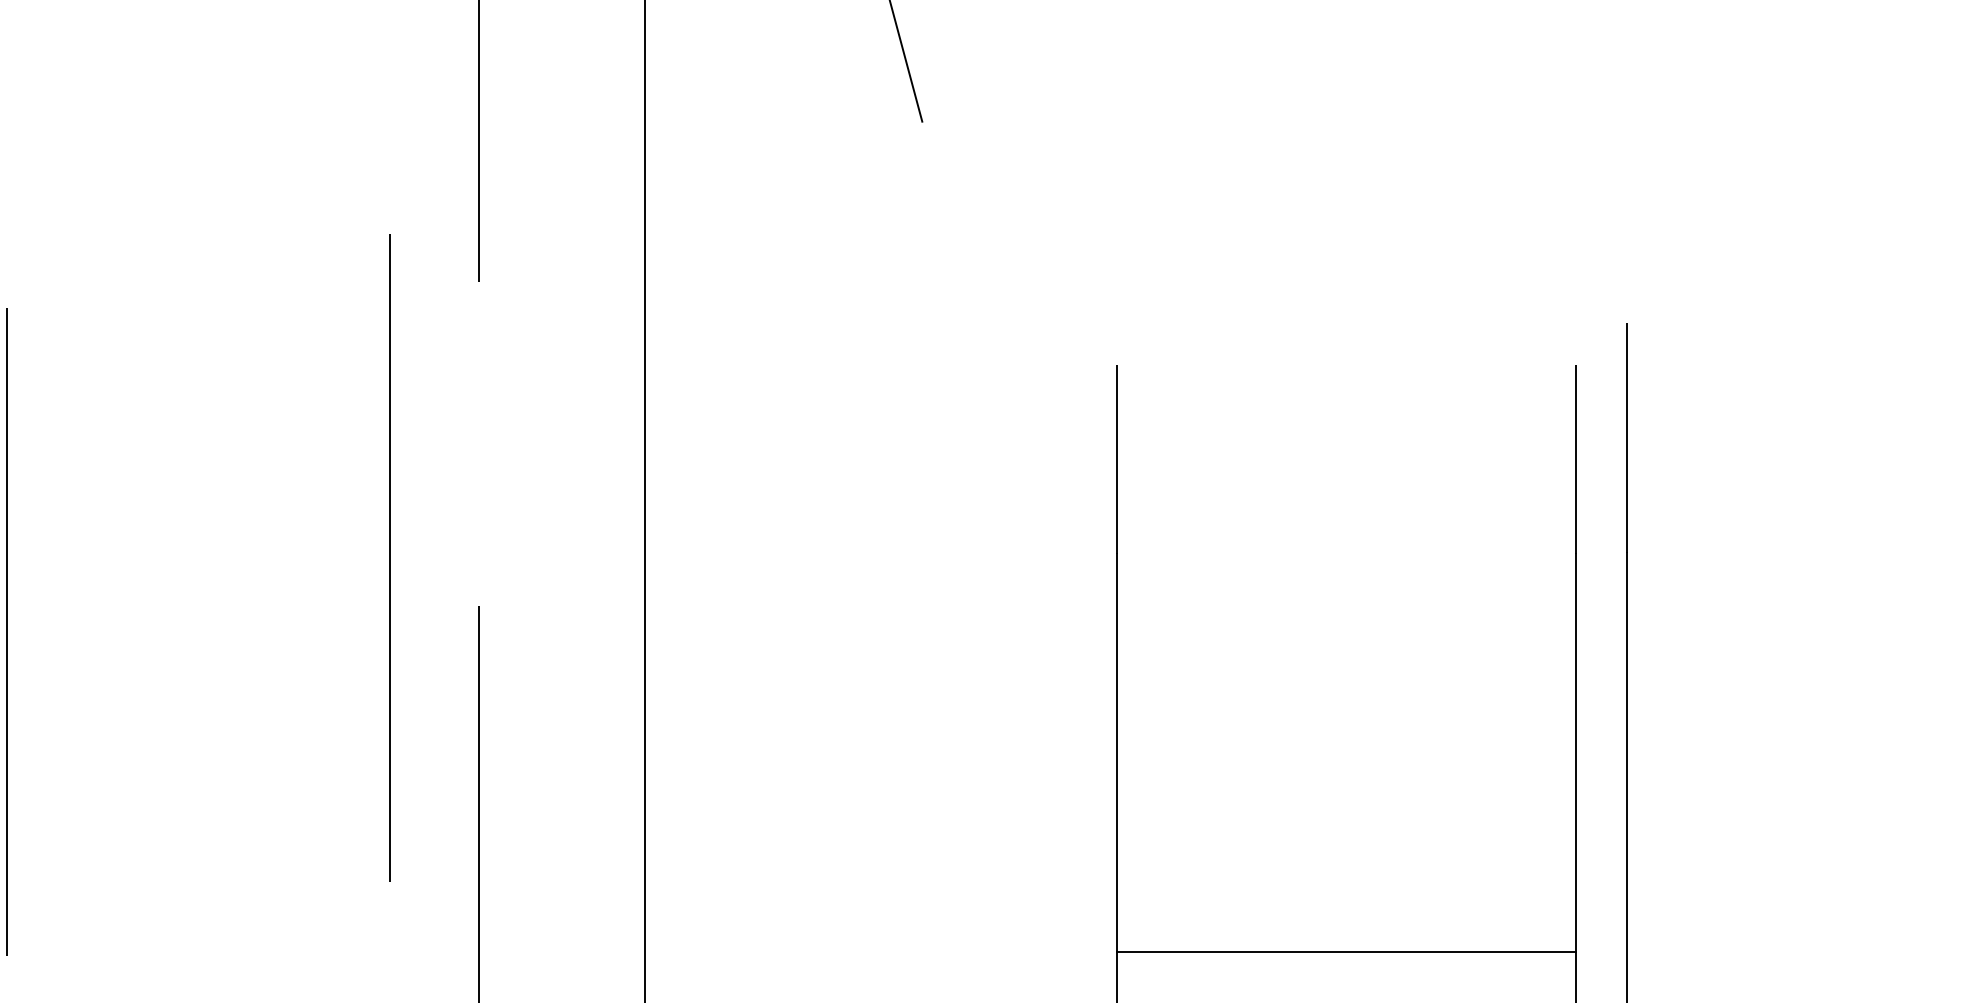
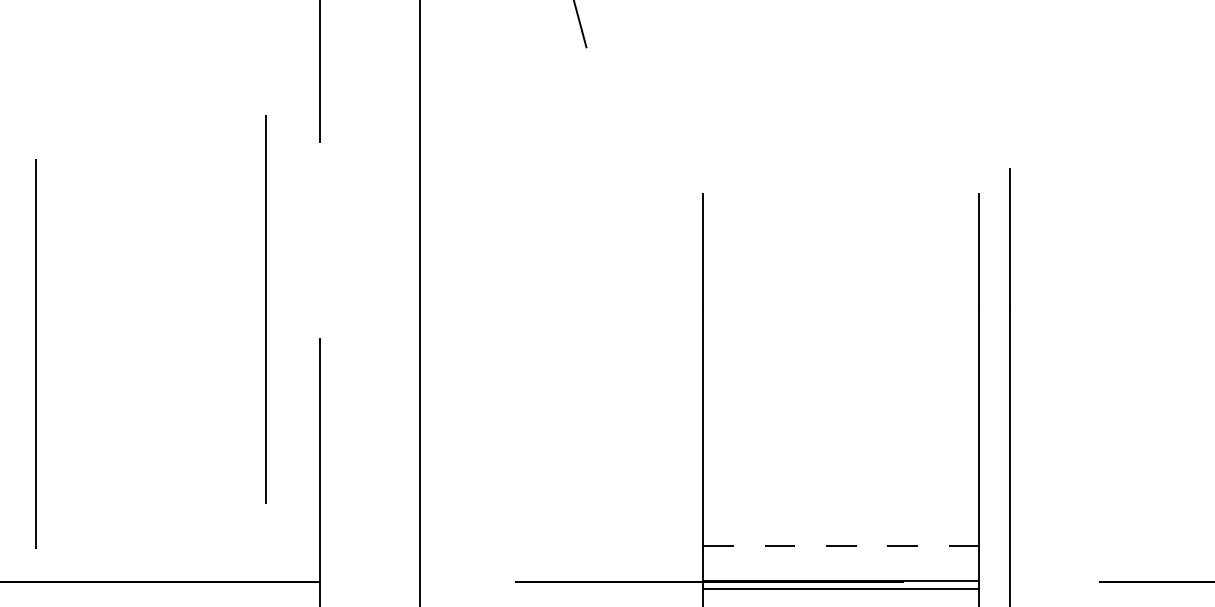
line: (1346, 952) -> (841, 546), solid -> dashed

